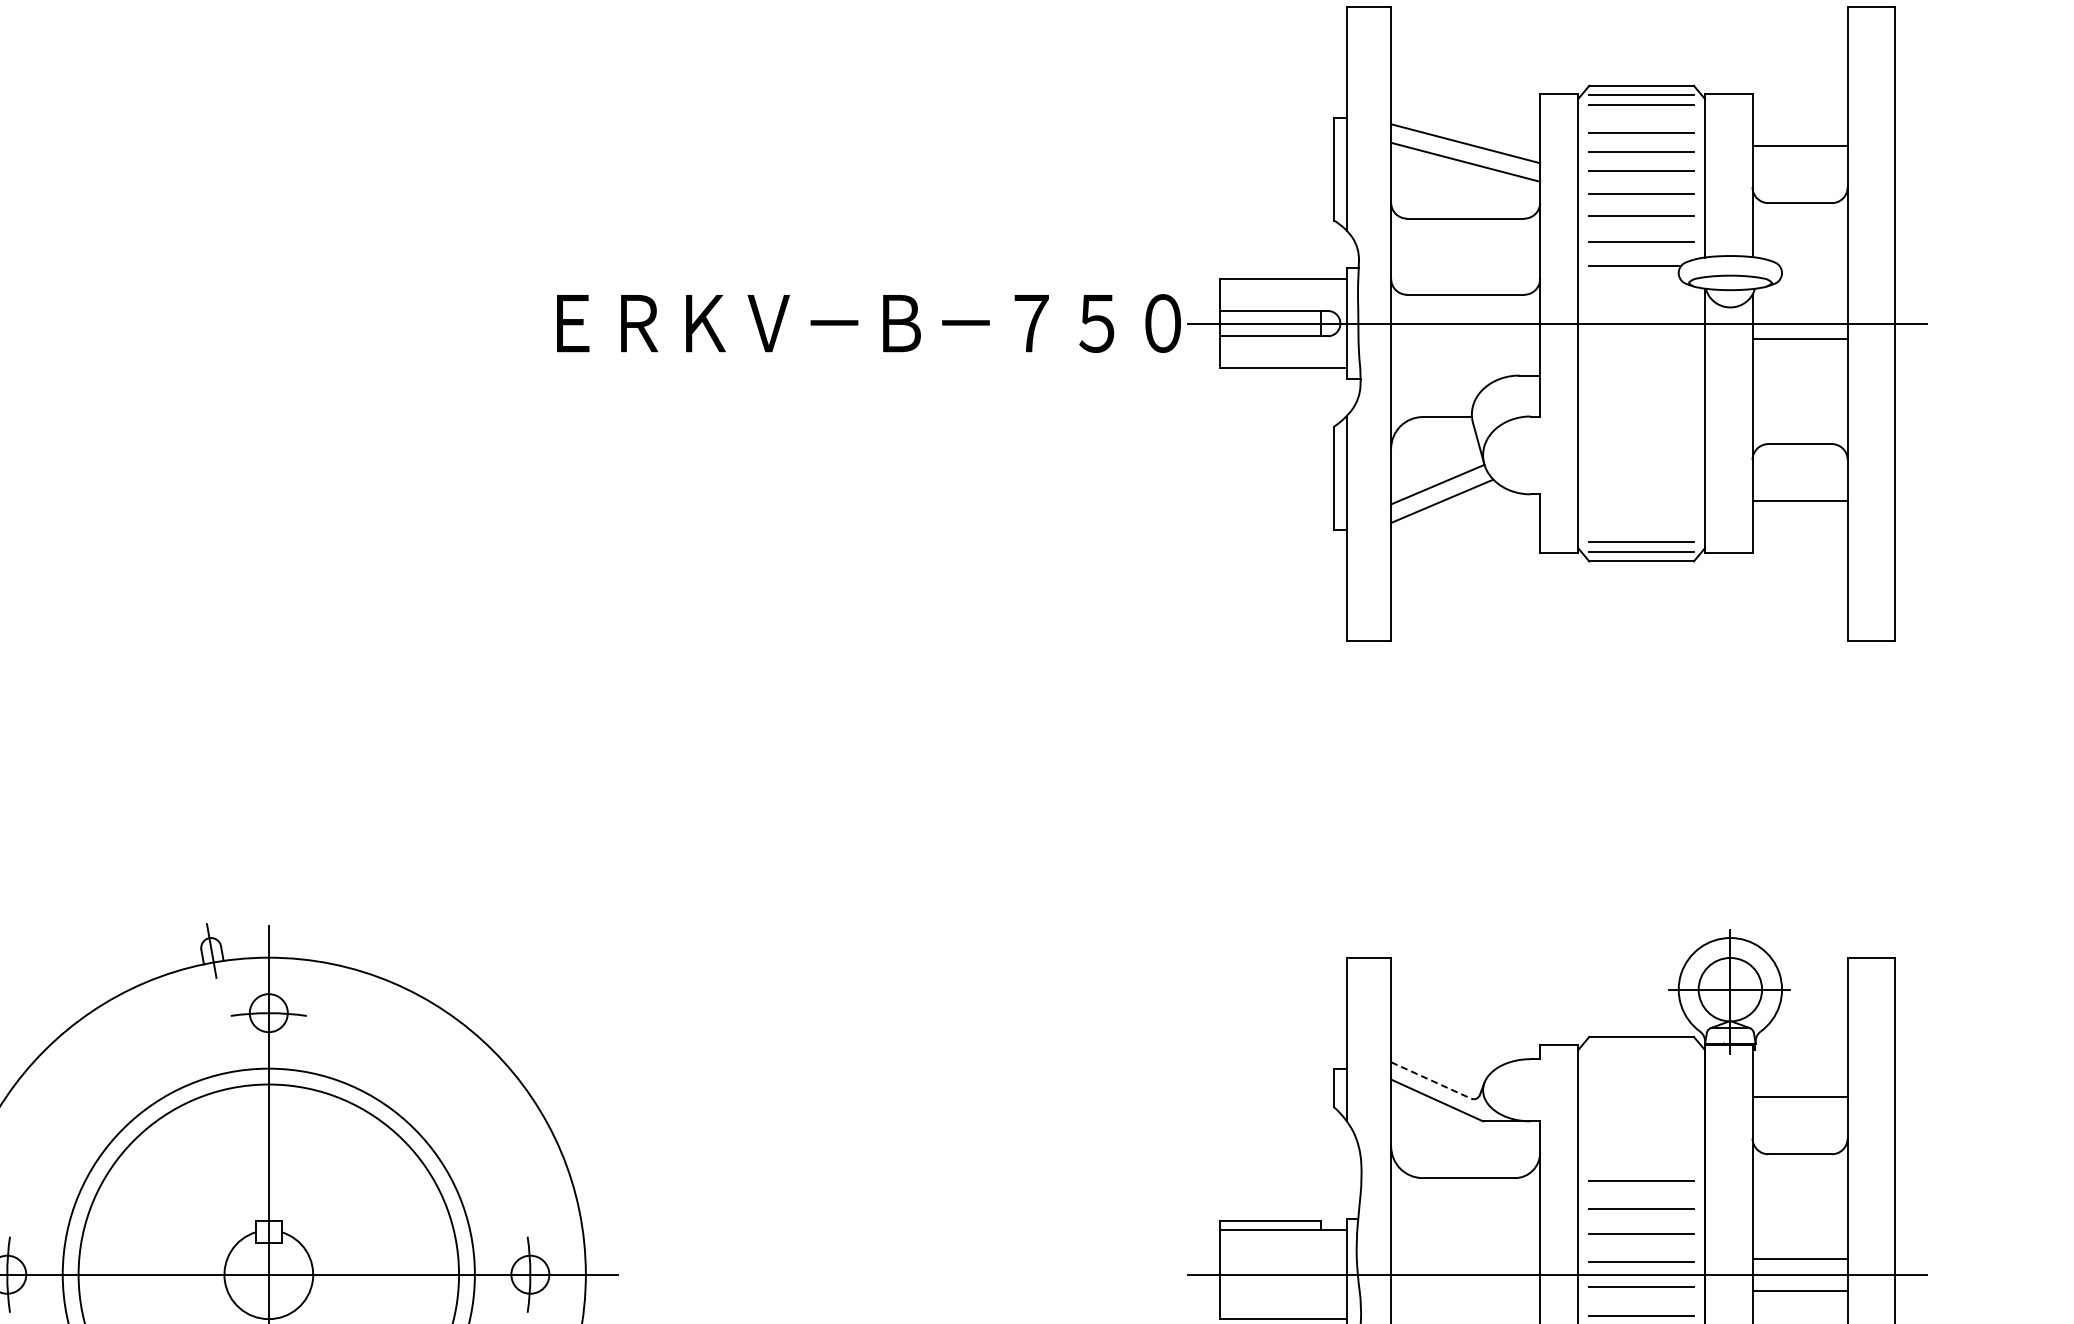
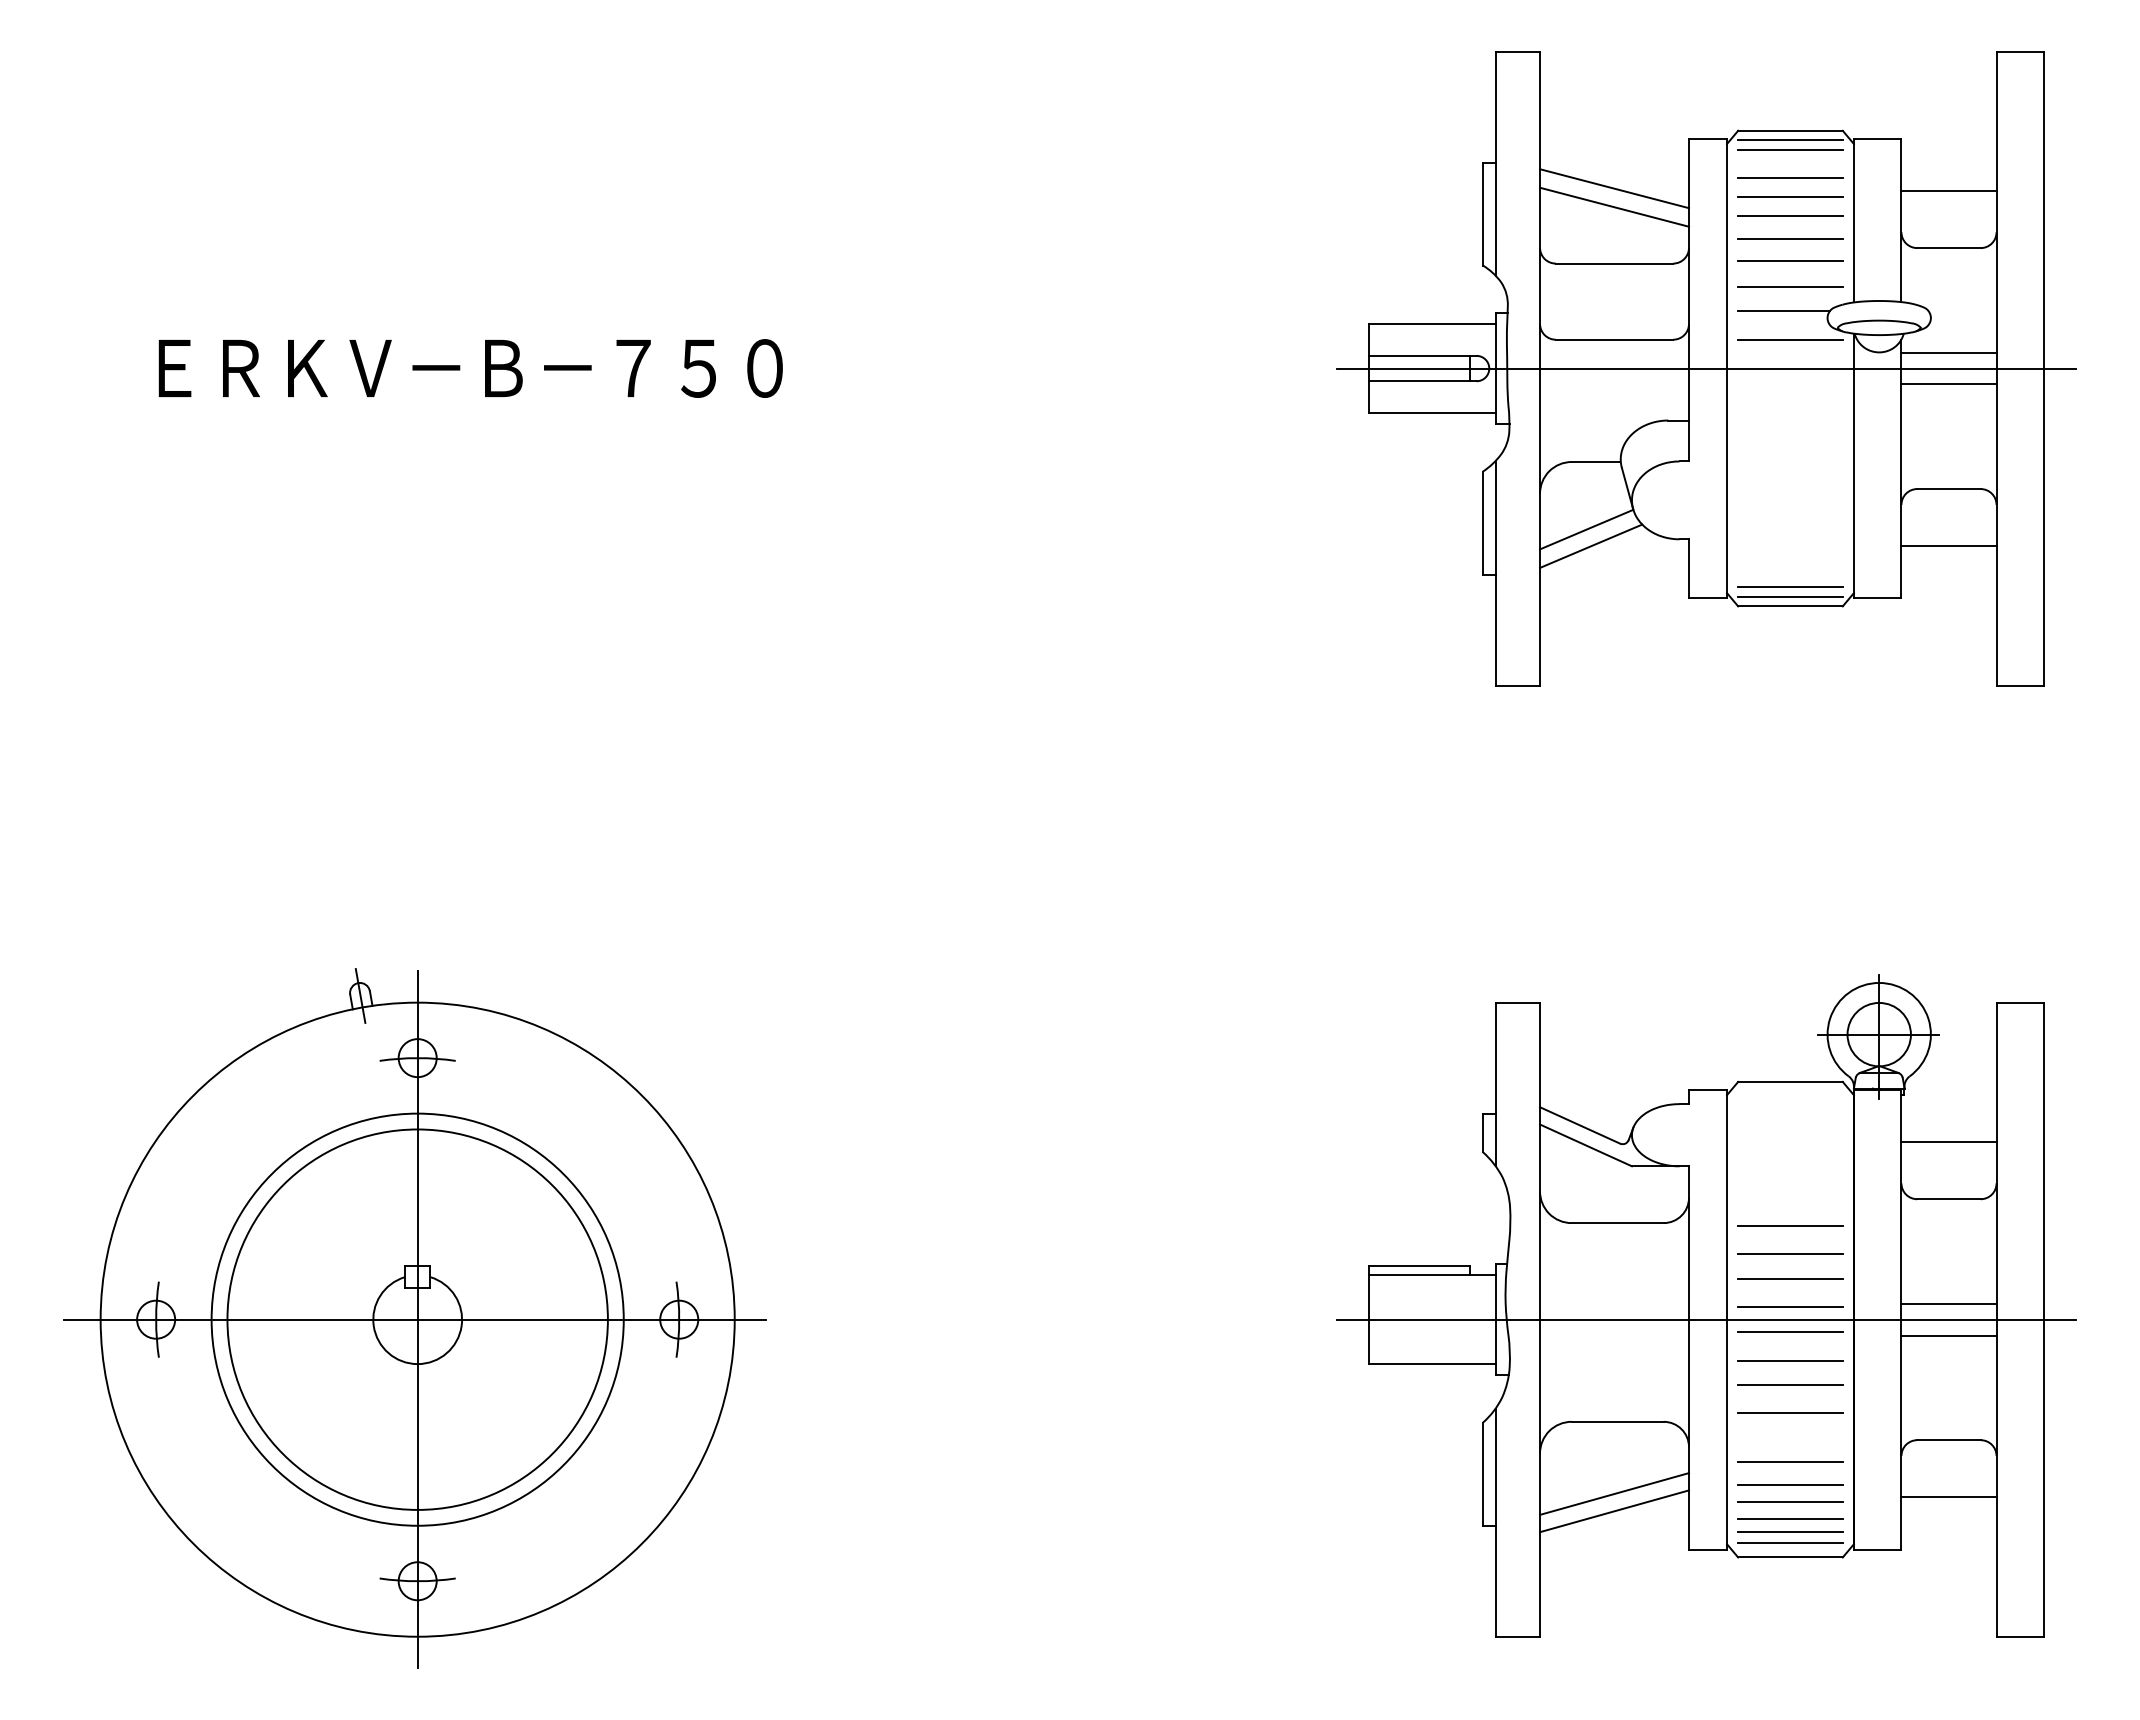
line: (1641, 295) -> (1790, 340), added
line: (1799, 307) -> (1948, 352), added
text: (868, 323) -> (470, 368), moved
line: (1431, 1080) -> (1580, 1125), dashed -> solid

